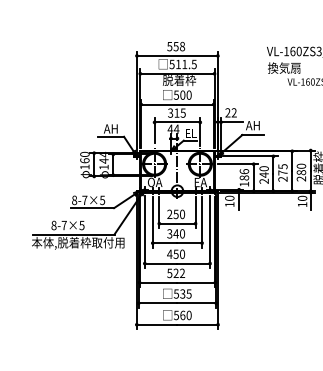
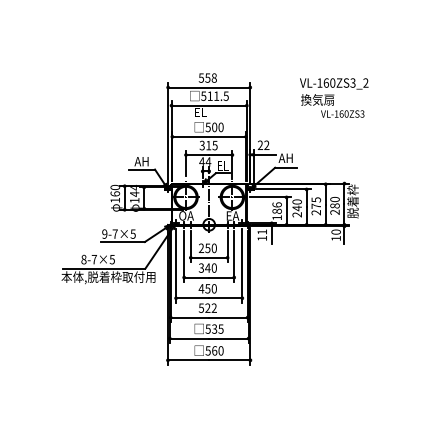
text: (179, 80) -> (211, 112), 脱着枠 -> EL
text: (228, 197) -> (261, 231), 10 -> 11
text: (74, 199) -> (104, 233), 8-7×5 -> 9-7×5

